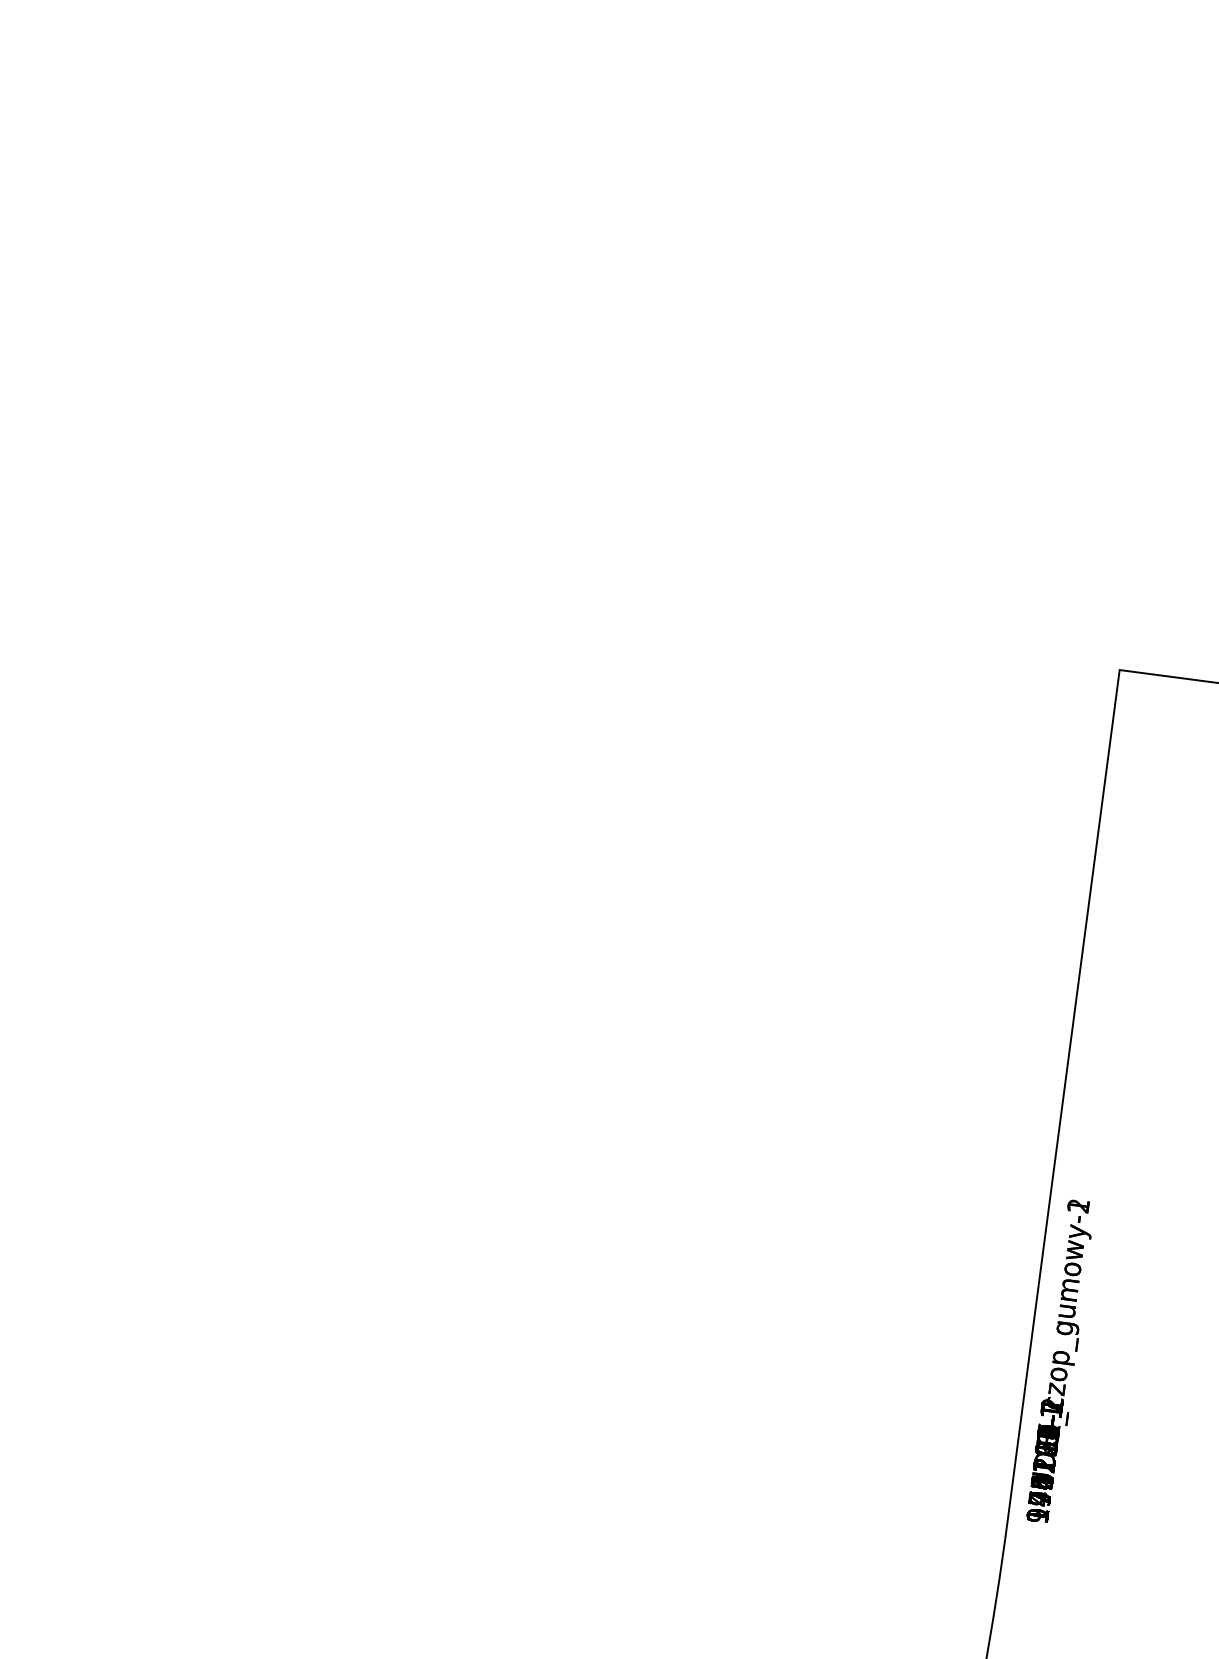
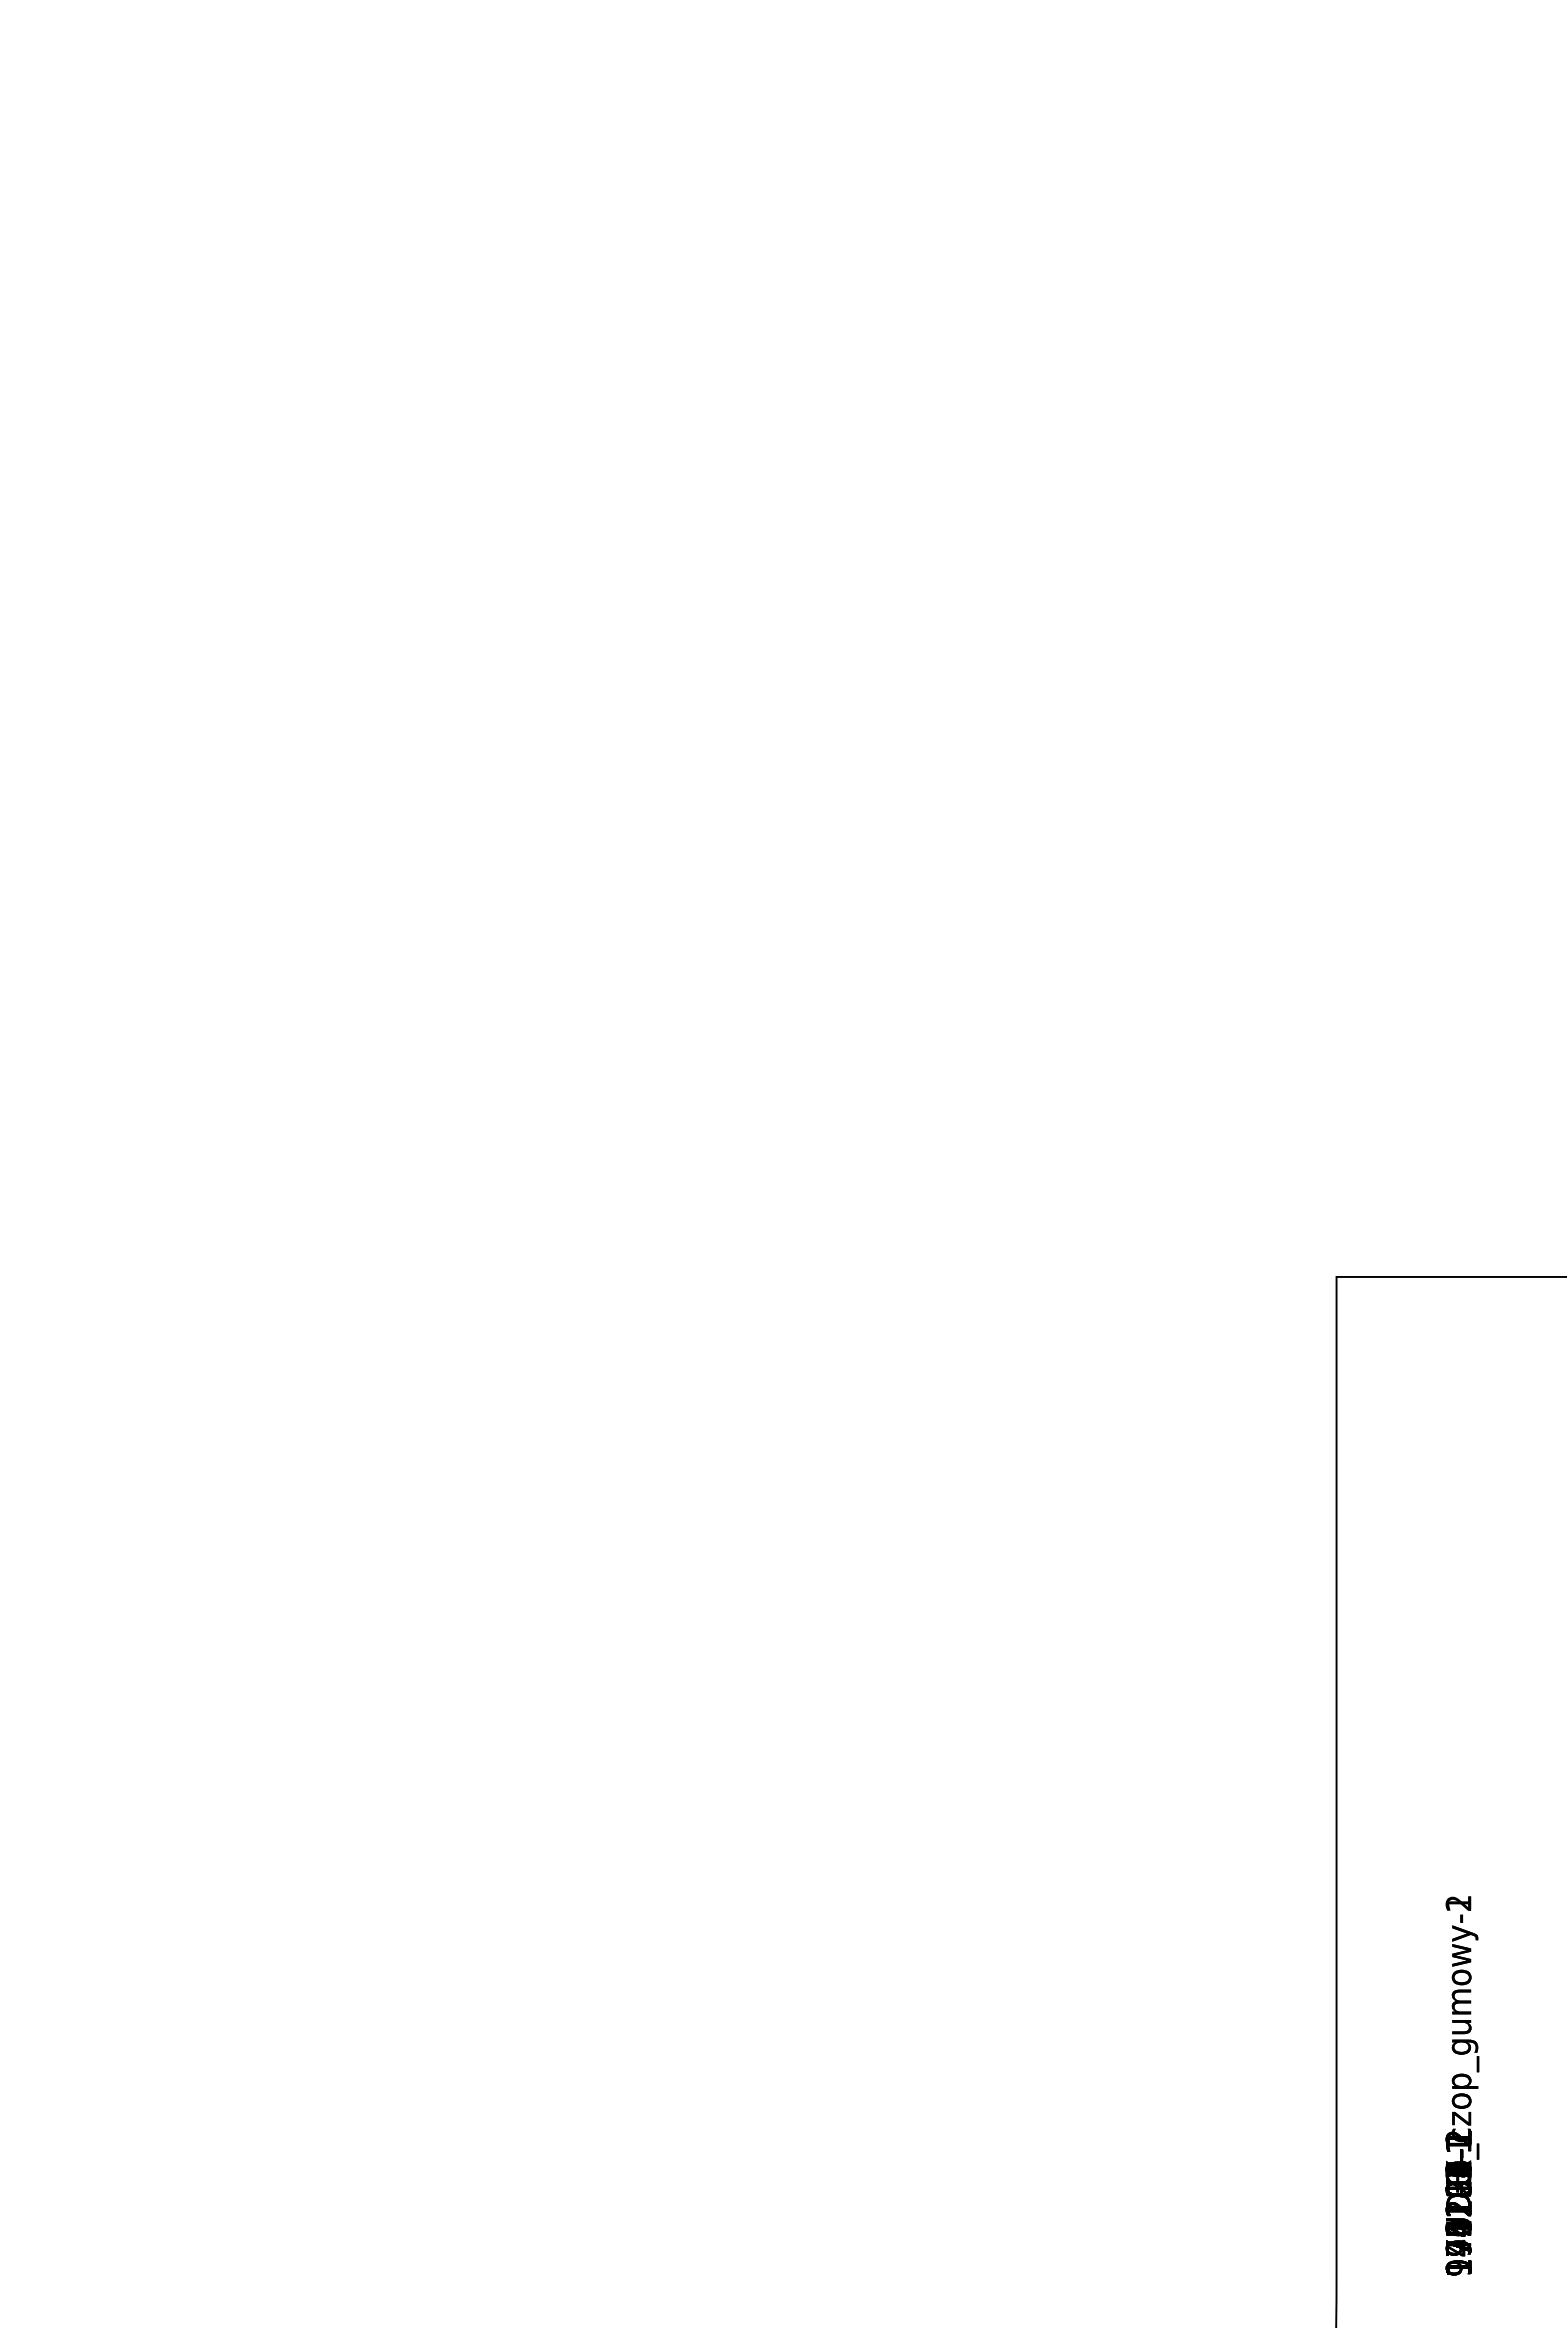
part: (1061, 1361) -> (1462, 2085), moved

